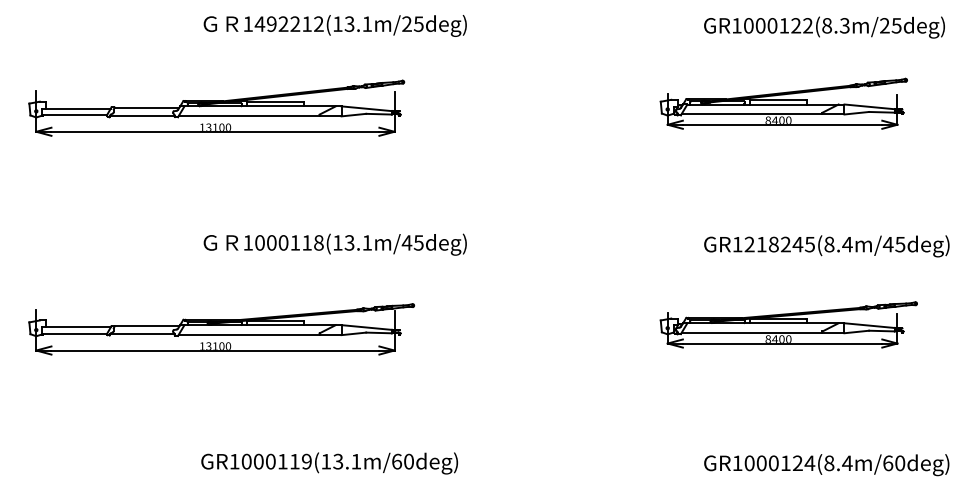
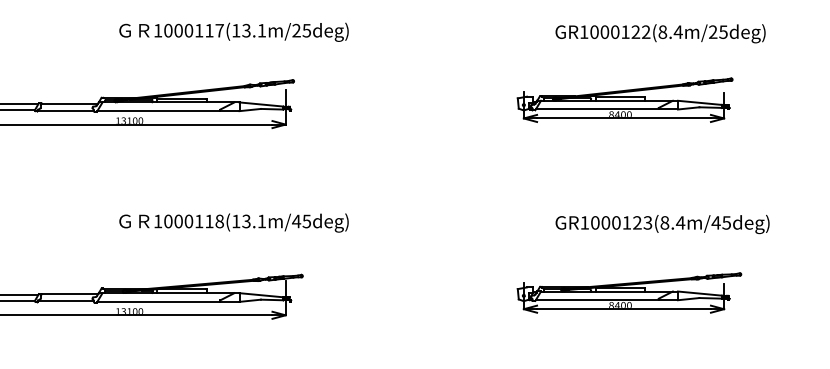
text: (288, 23) -> (193, 30), 1492212(13.1m/25deg) -> 1000117(13.1m/25deg)
text: (844, 25) -> (677, 31), GR1000122(8.3m/25deg) -> GR1000122(8.4m/25deg)
text: (779, 244) -> (621, 222), GR1218245(8.4m/45deg) -> GR1000123(8.4m/45deg)

